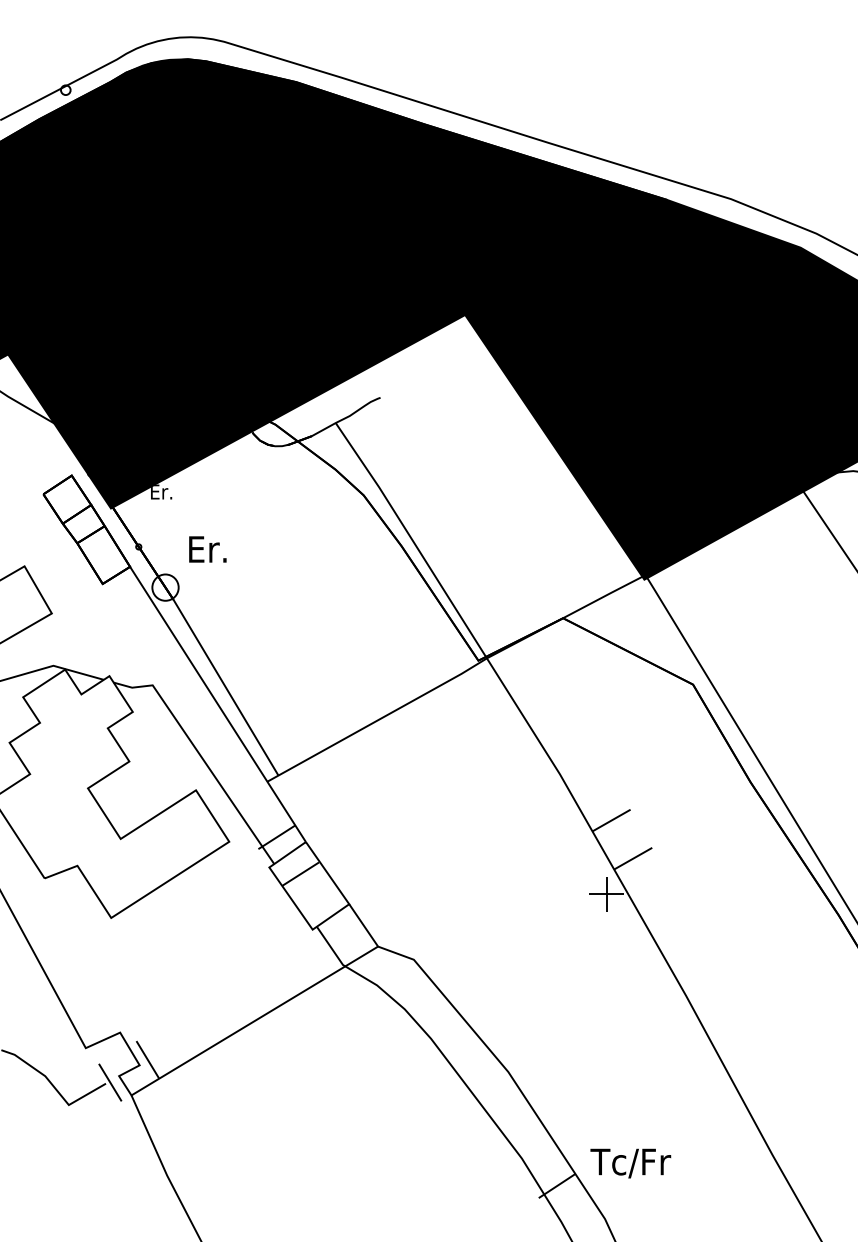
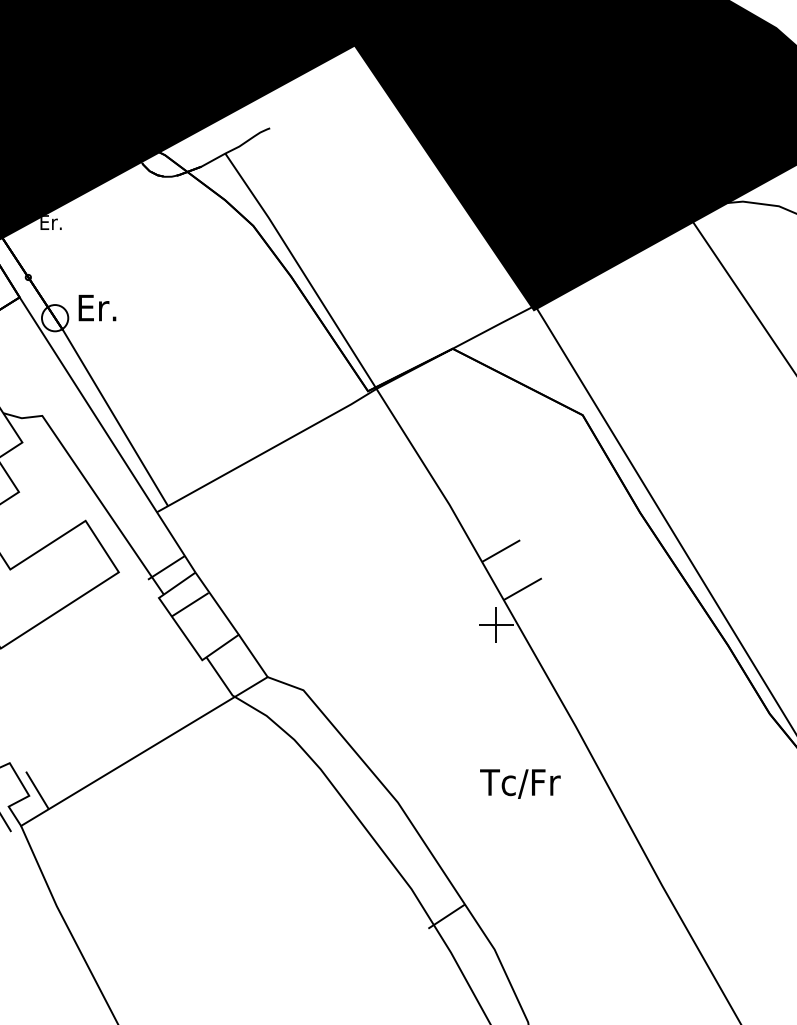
text: (207, 549) -> (97, 308), moved
text: (630, 1163) -> (520, 784), moved

